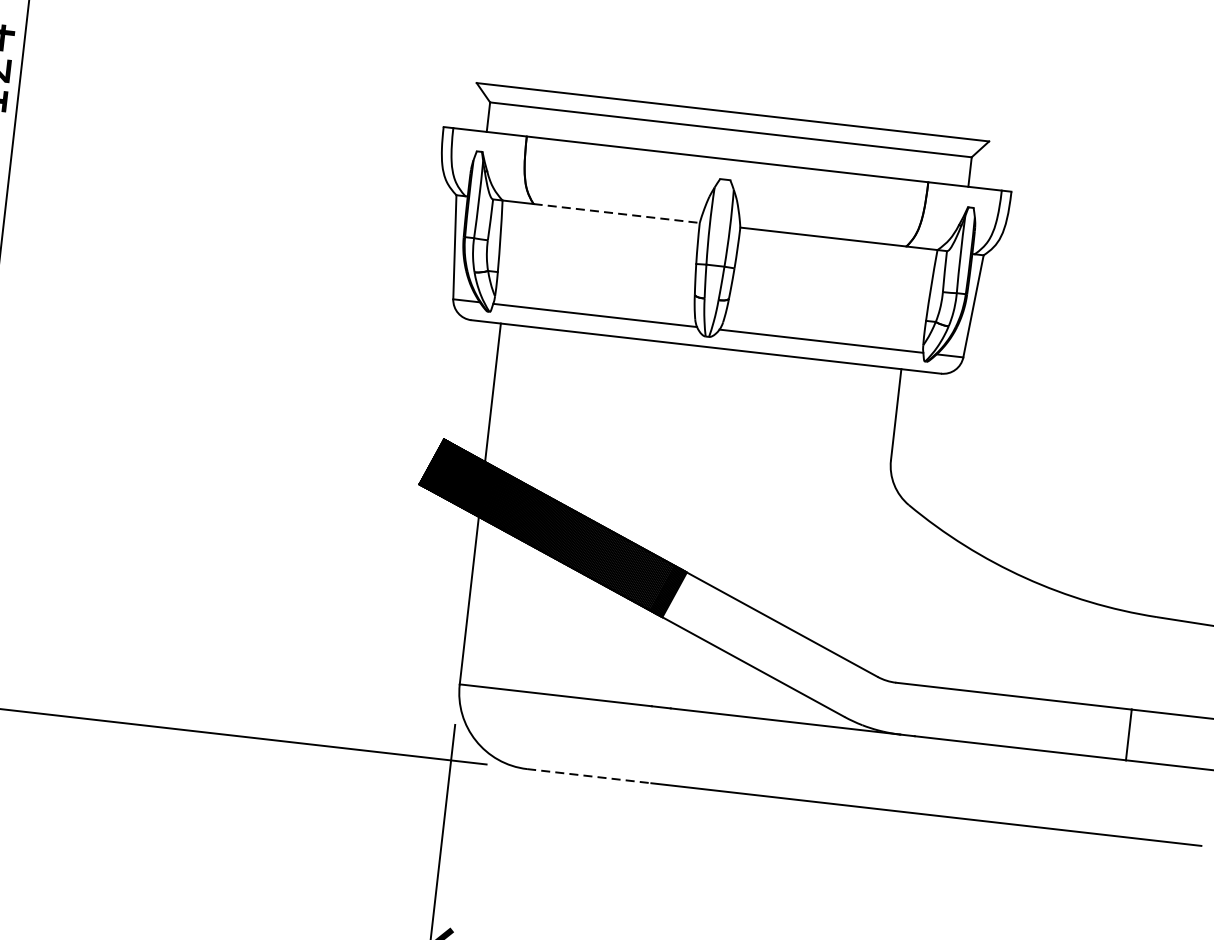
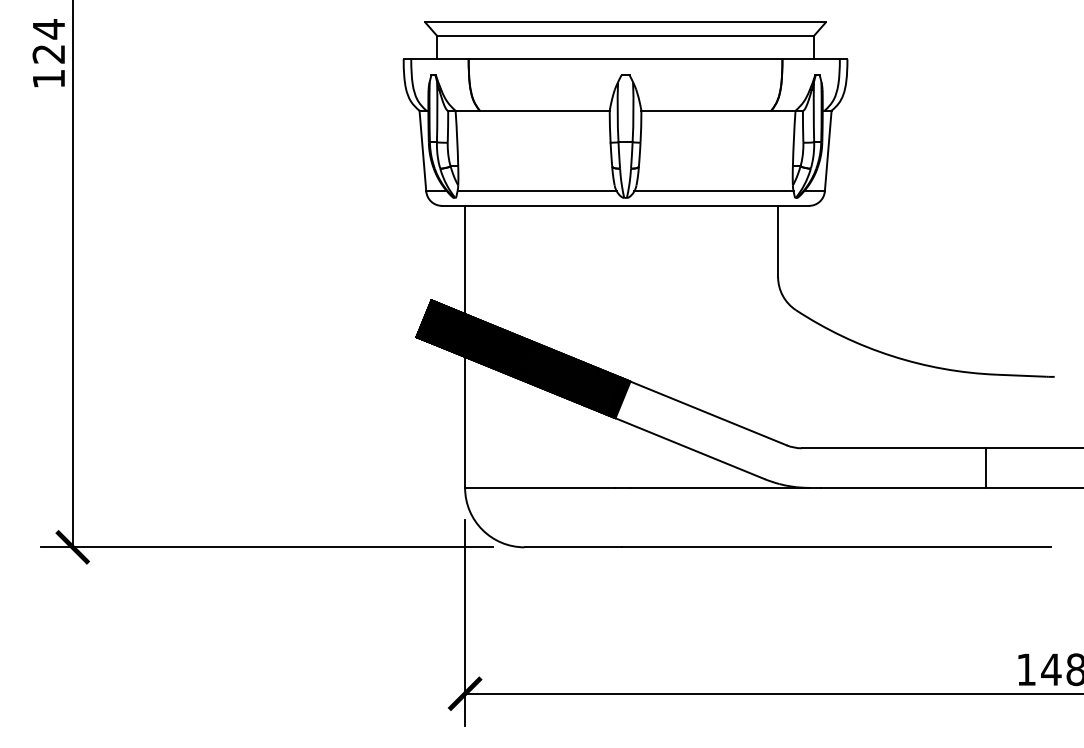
line: (616, 213) -> (544, 110), dashed -> solid
line: (589, 776) -> (573, 547), dashed -> solid

